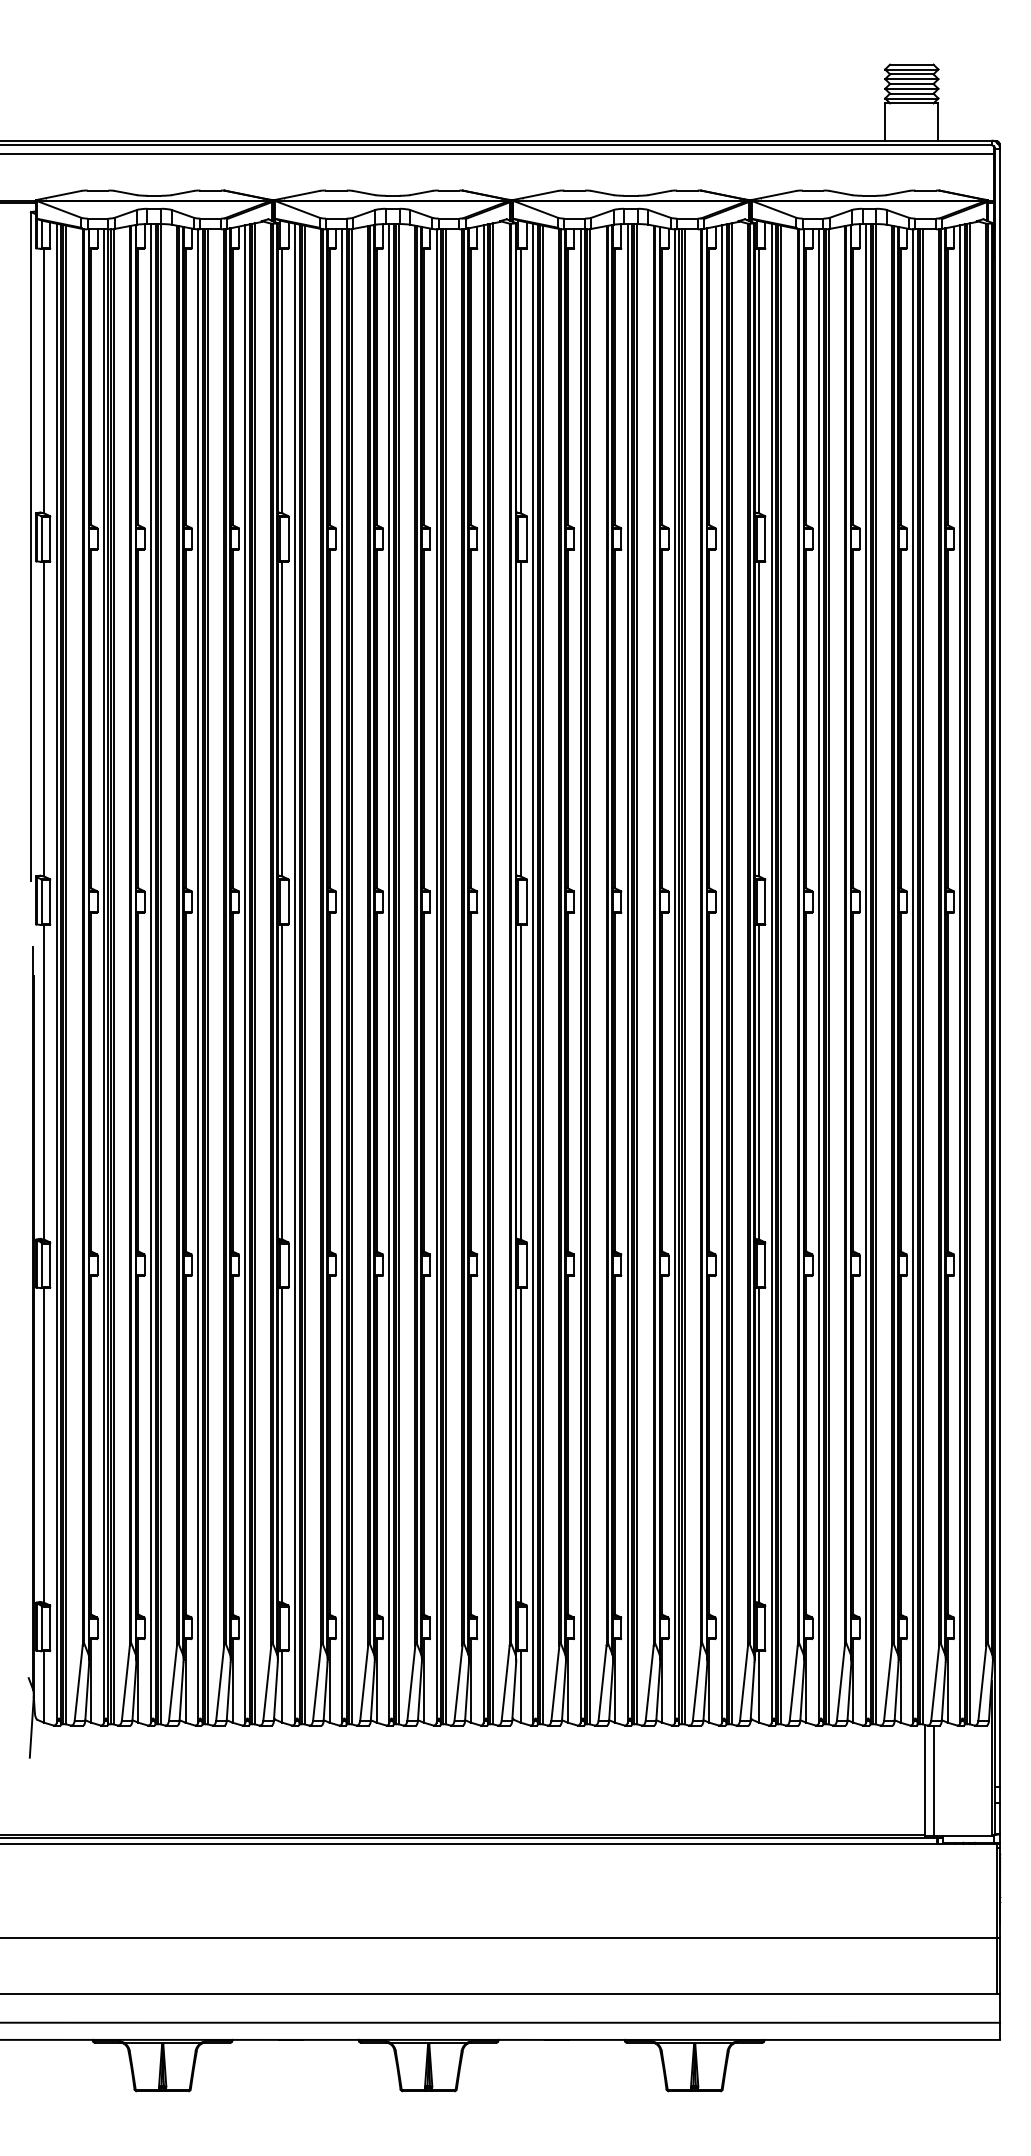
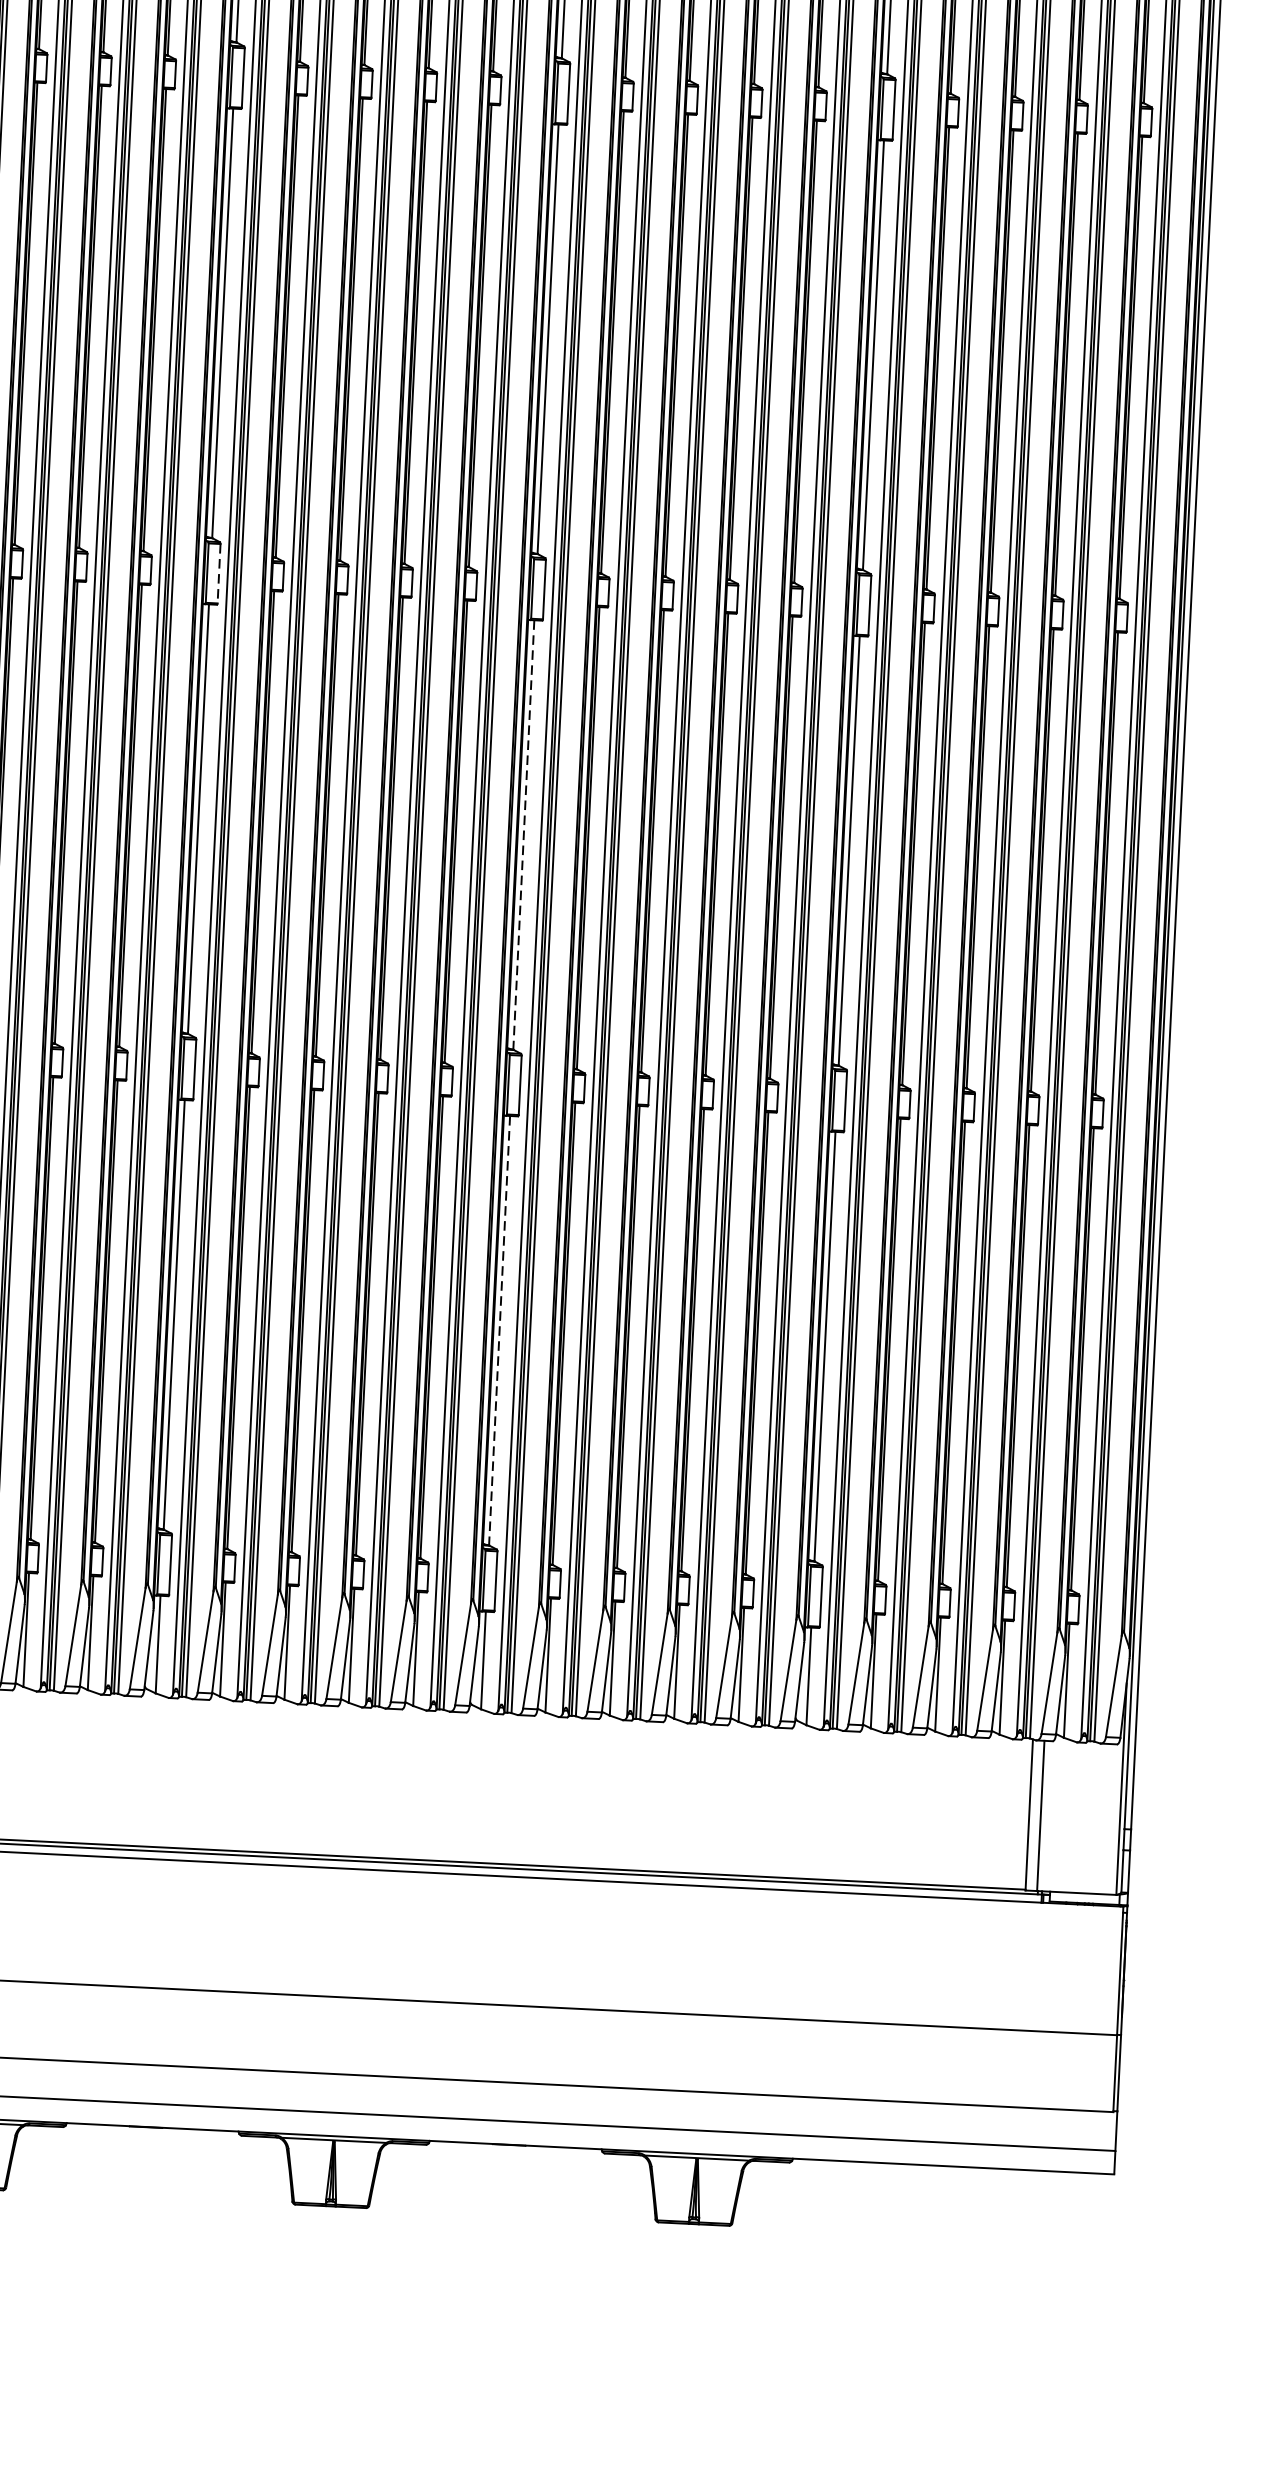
line: (288, 902) -> (218, 574), solid -> dashed
line: (520, 1082) -> (523, 835), solid -> dashed
line: (520, 1445) -> (499, 1330), solid -> dashed

